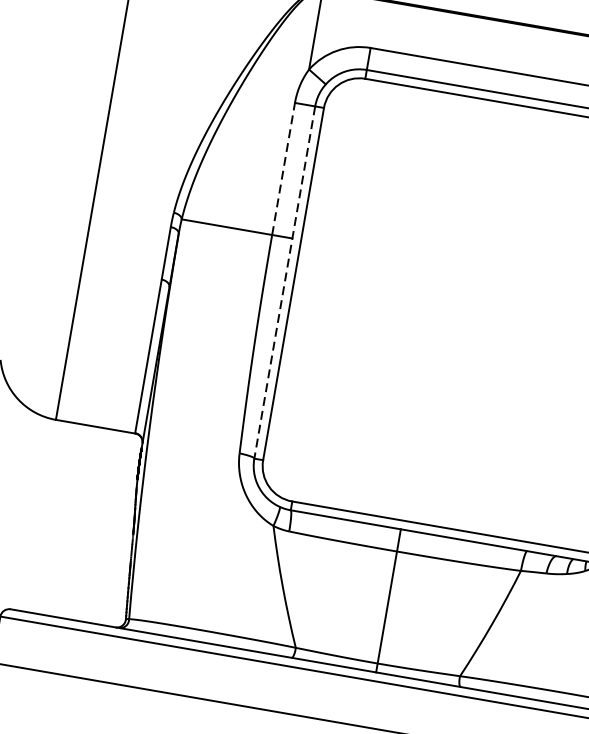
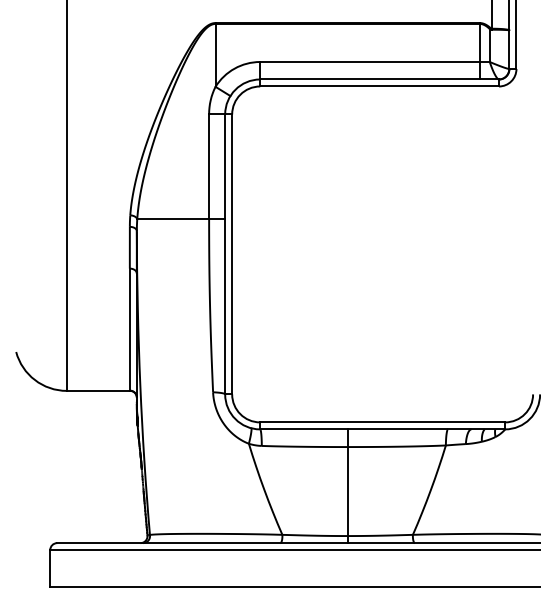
line: (284, 168) -> (209, 166), dashed -> solid
line: (285, 282) -> (225, 254), dashed -> solid

